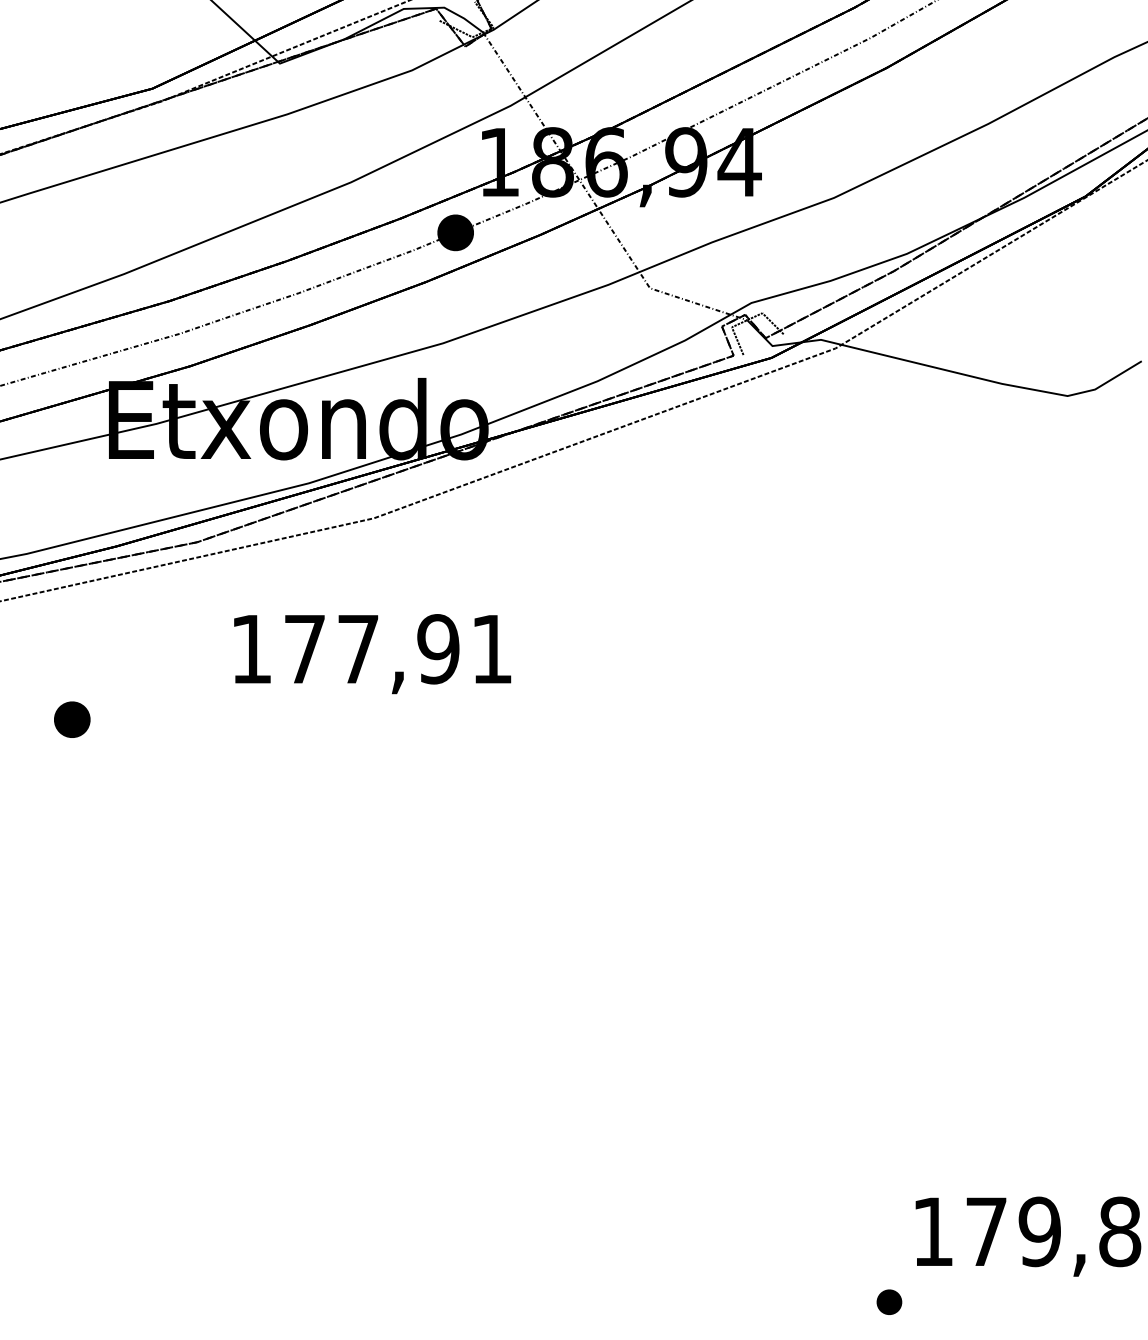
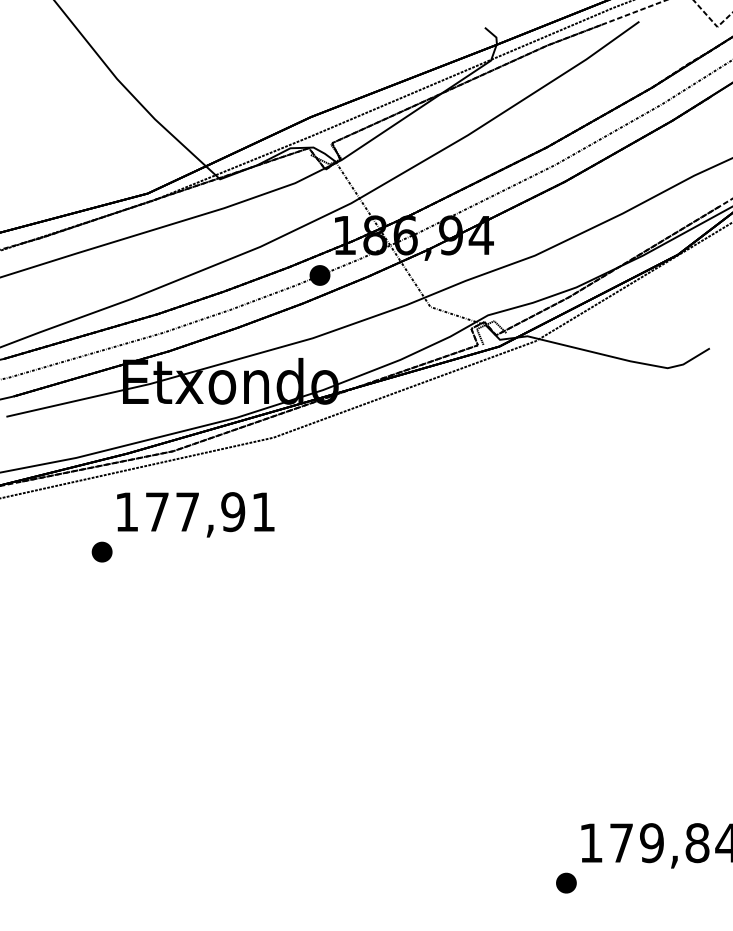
text: (372, 653) -> (195, 514), moved
part: (889, 1301) -> (566, 882), size x1.43

